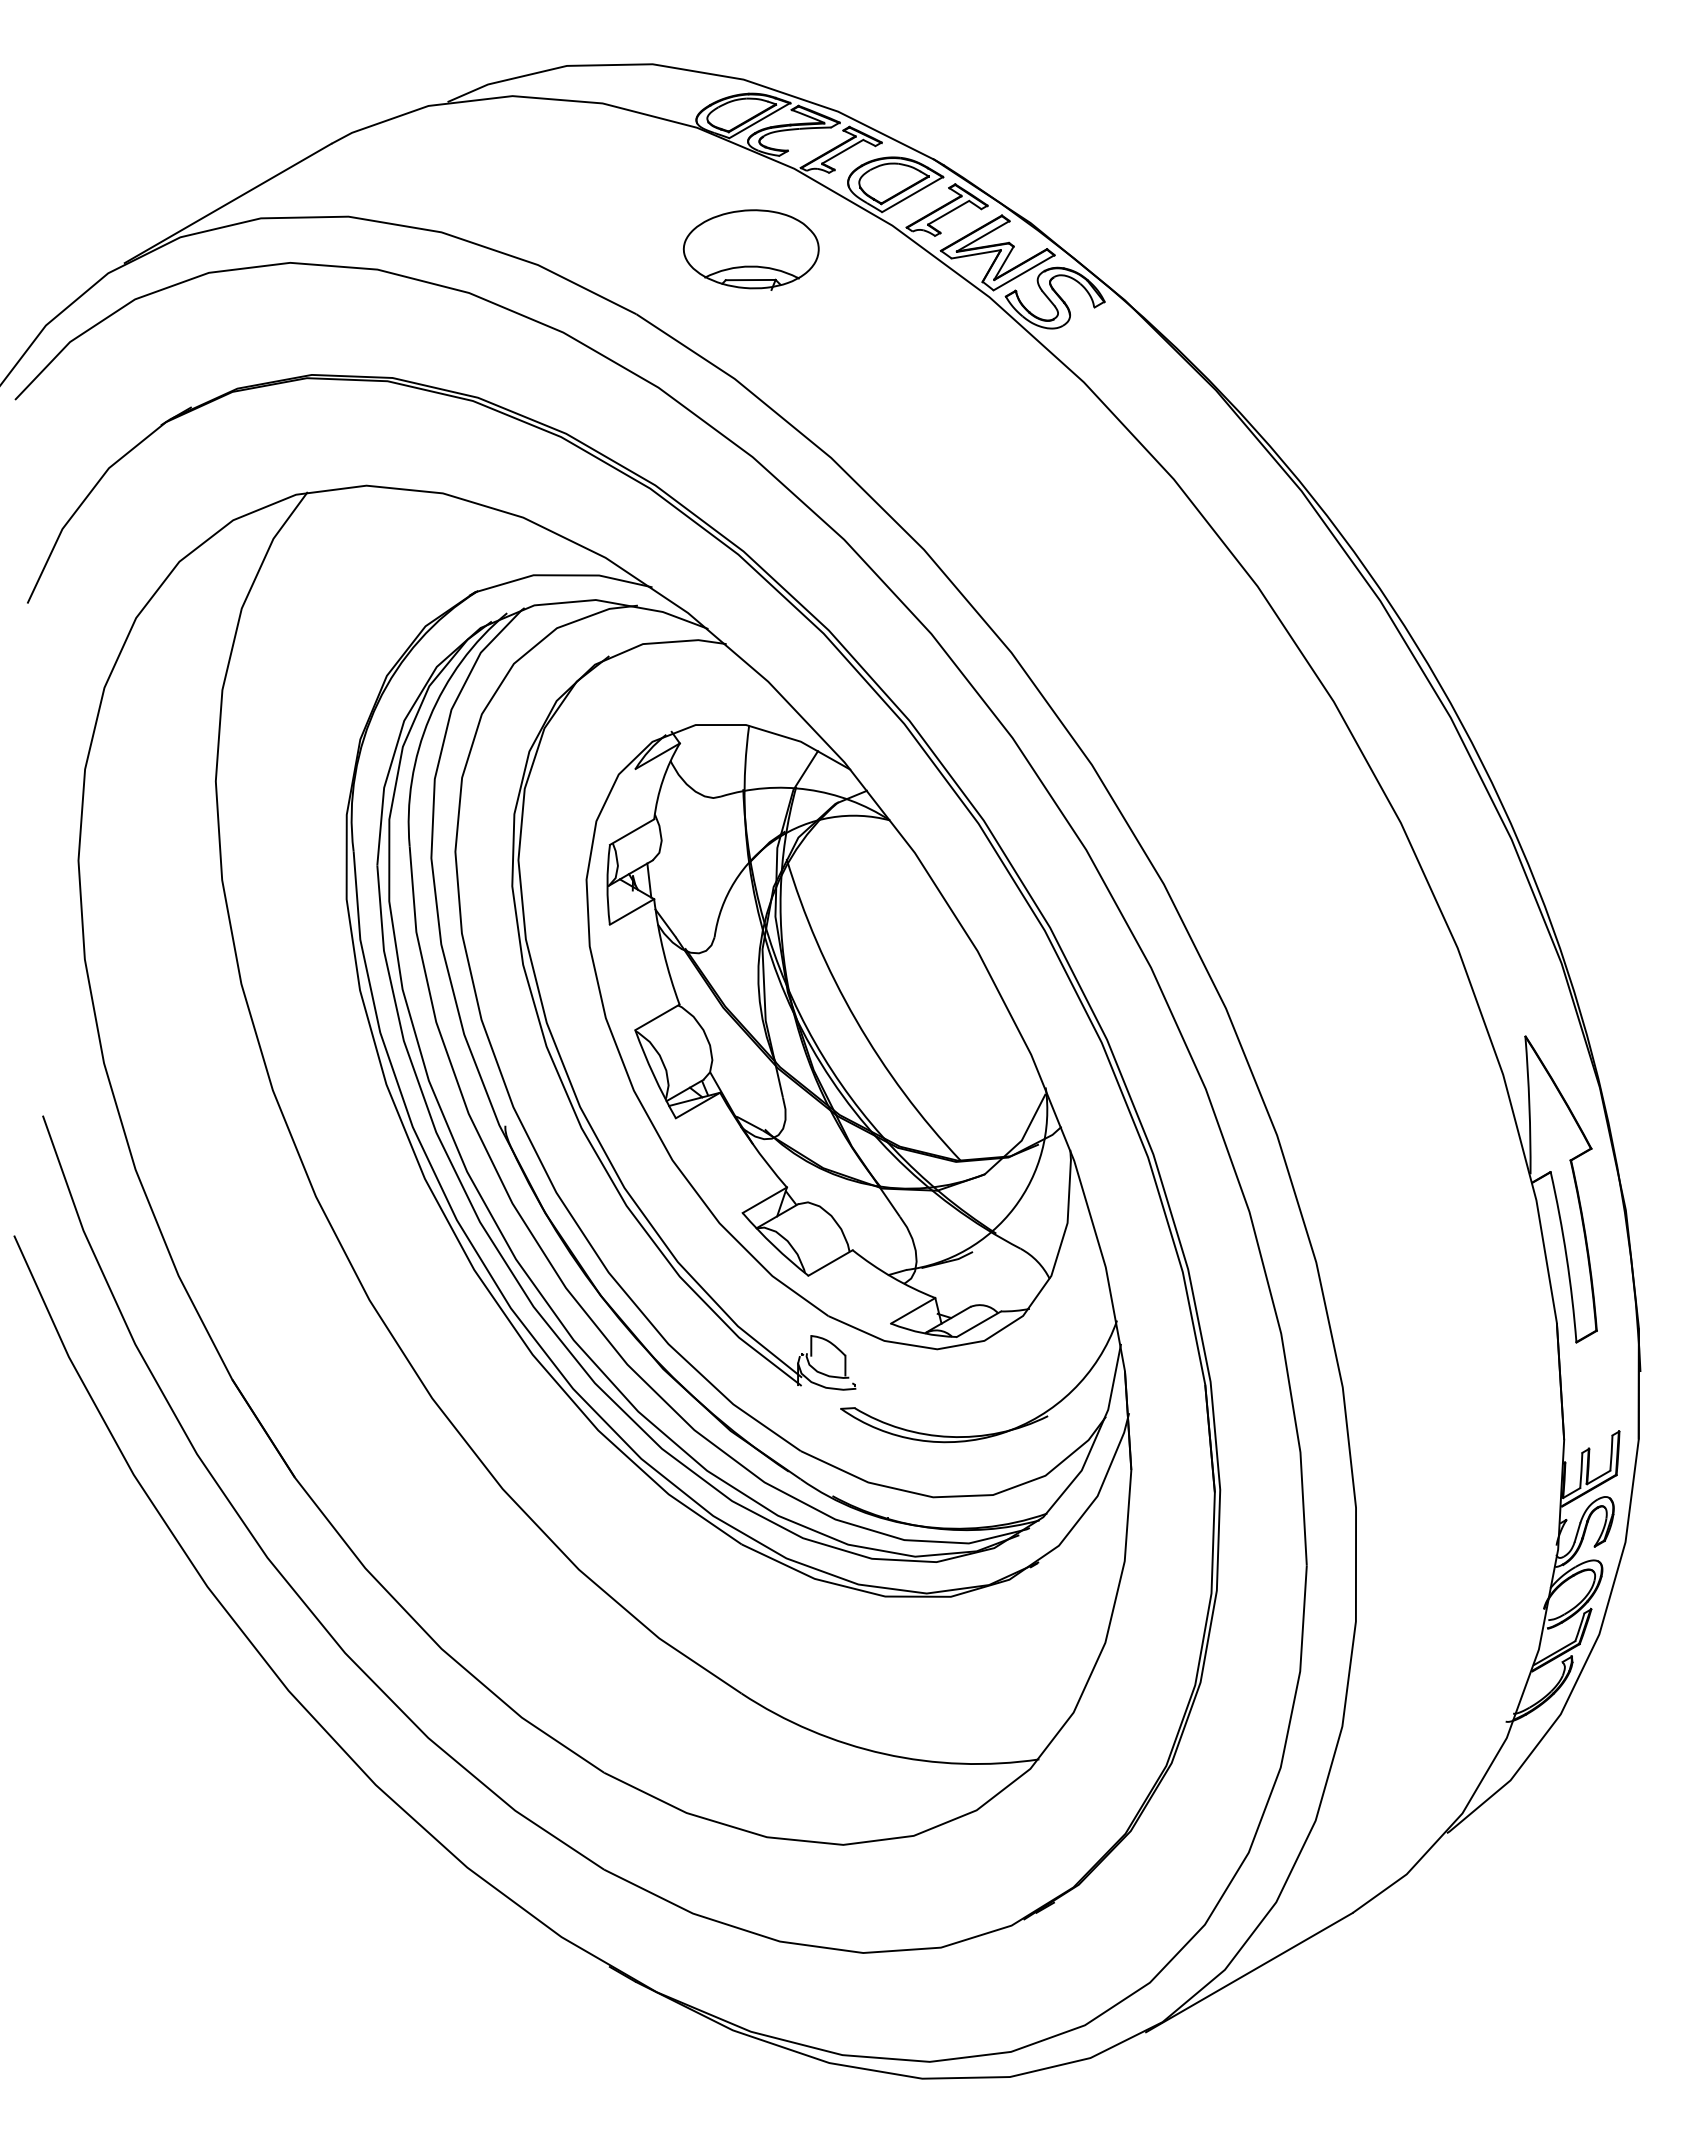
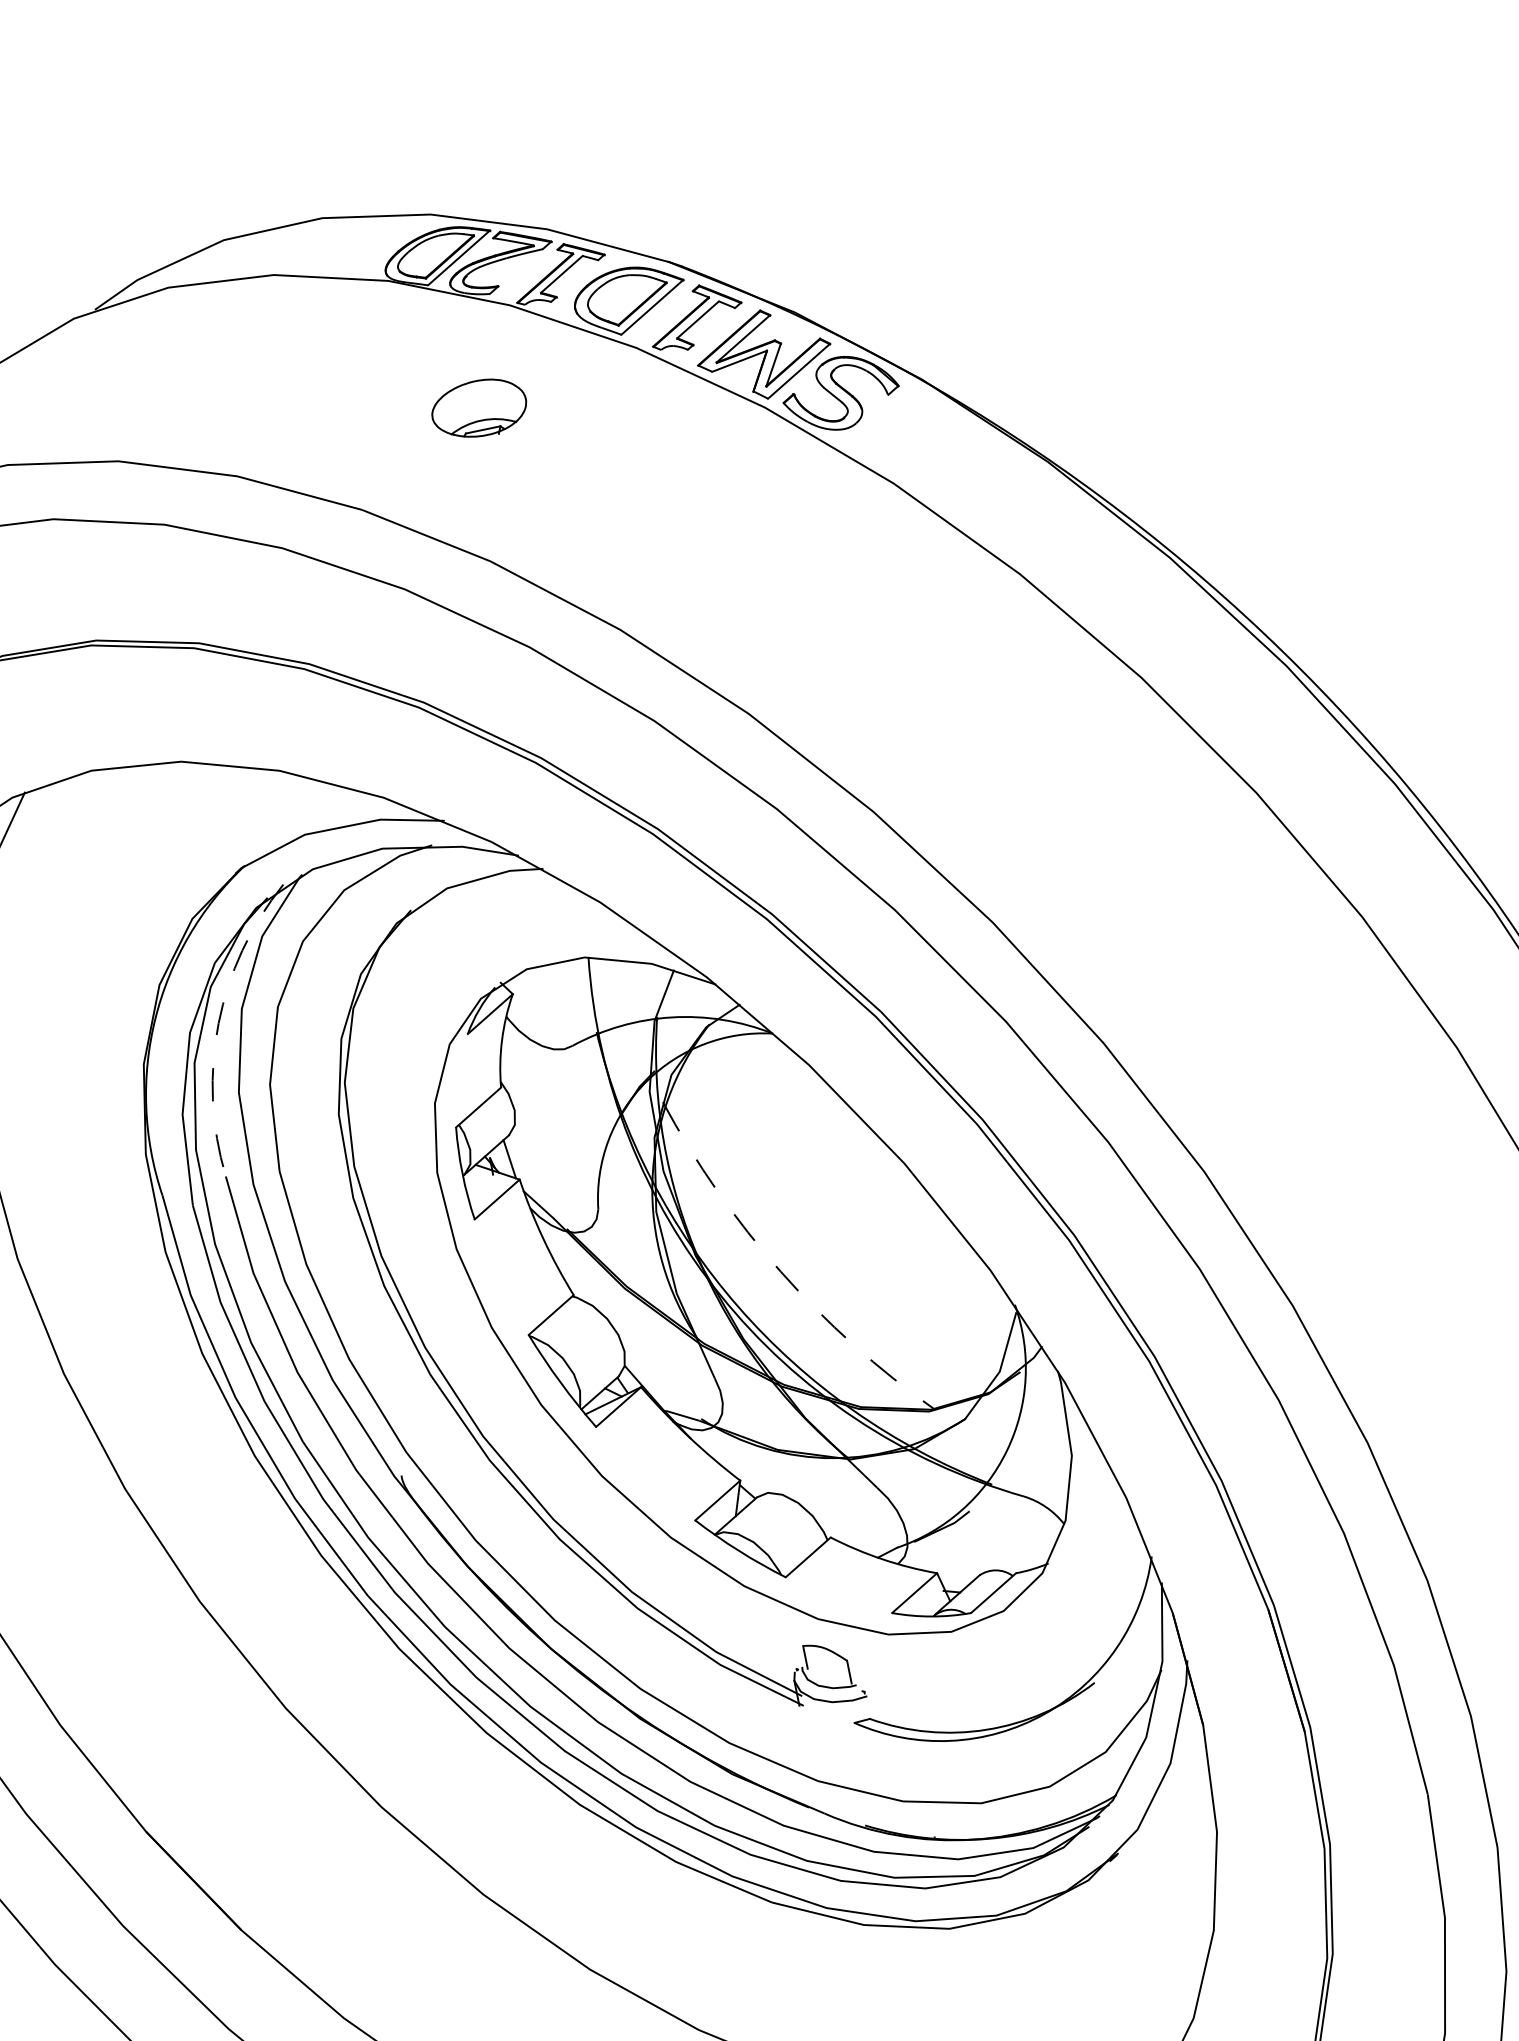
part: (750, 249) -> (478, 408), size x0.6
arc: (429, 717) -> (218, 1023), solid -> dashed
arc: (856, 1020) -> (781, 1271), solid -> dashed

